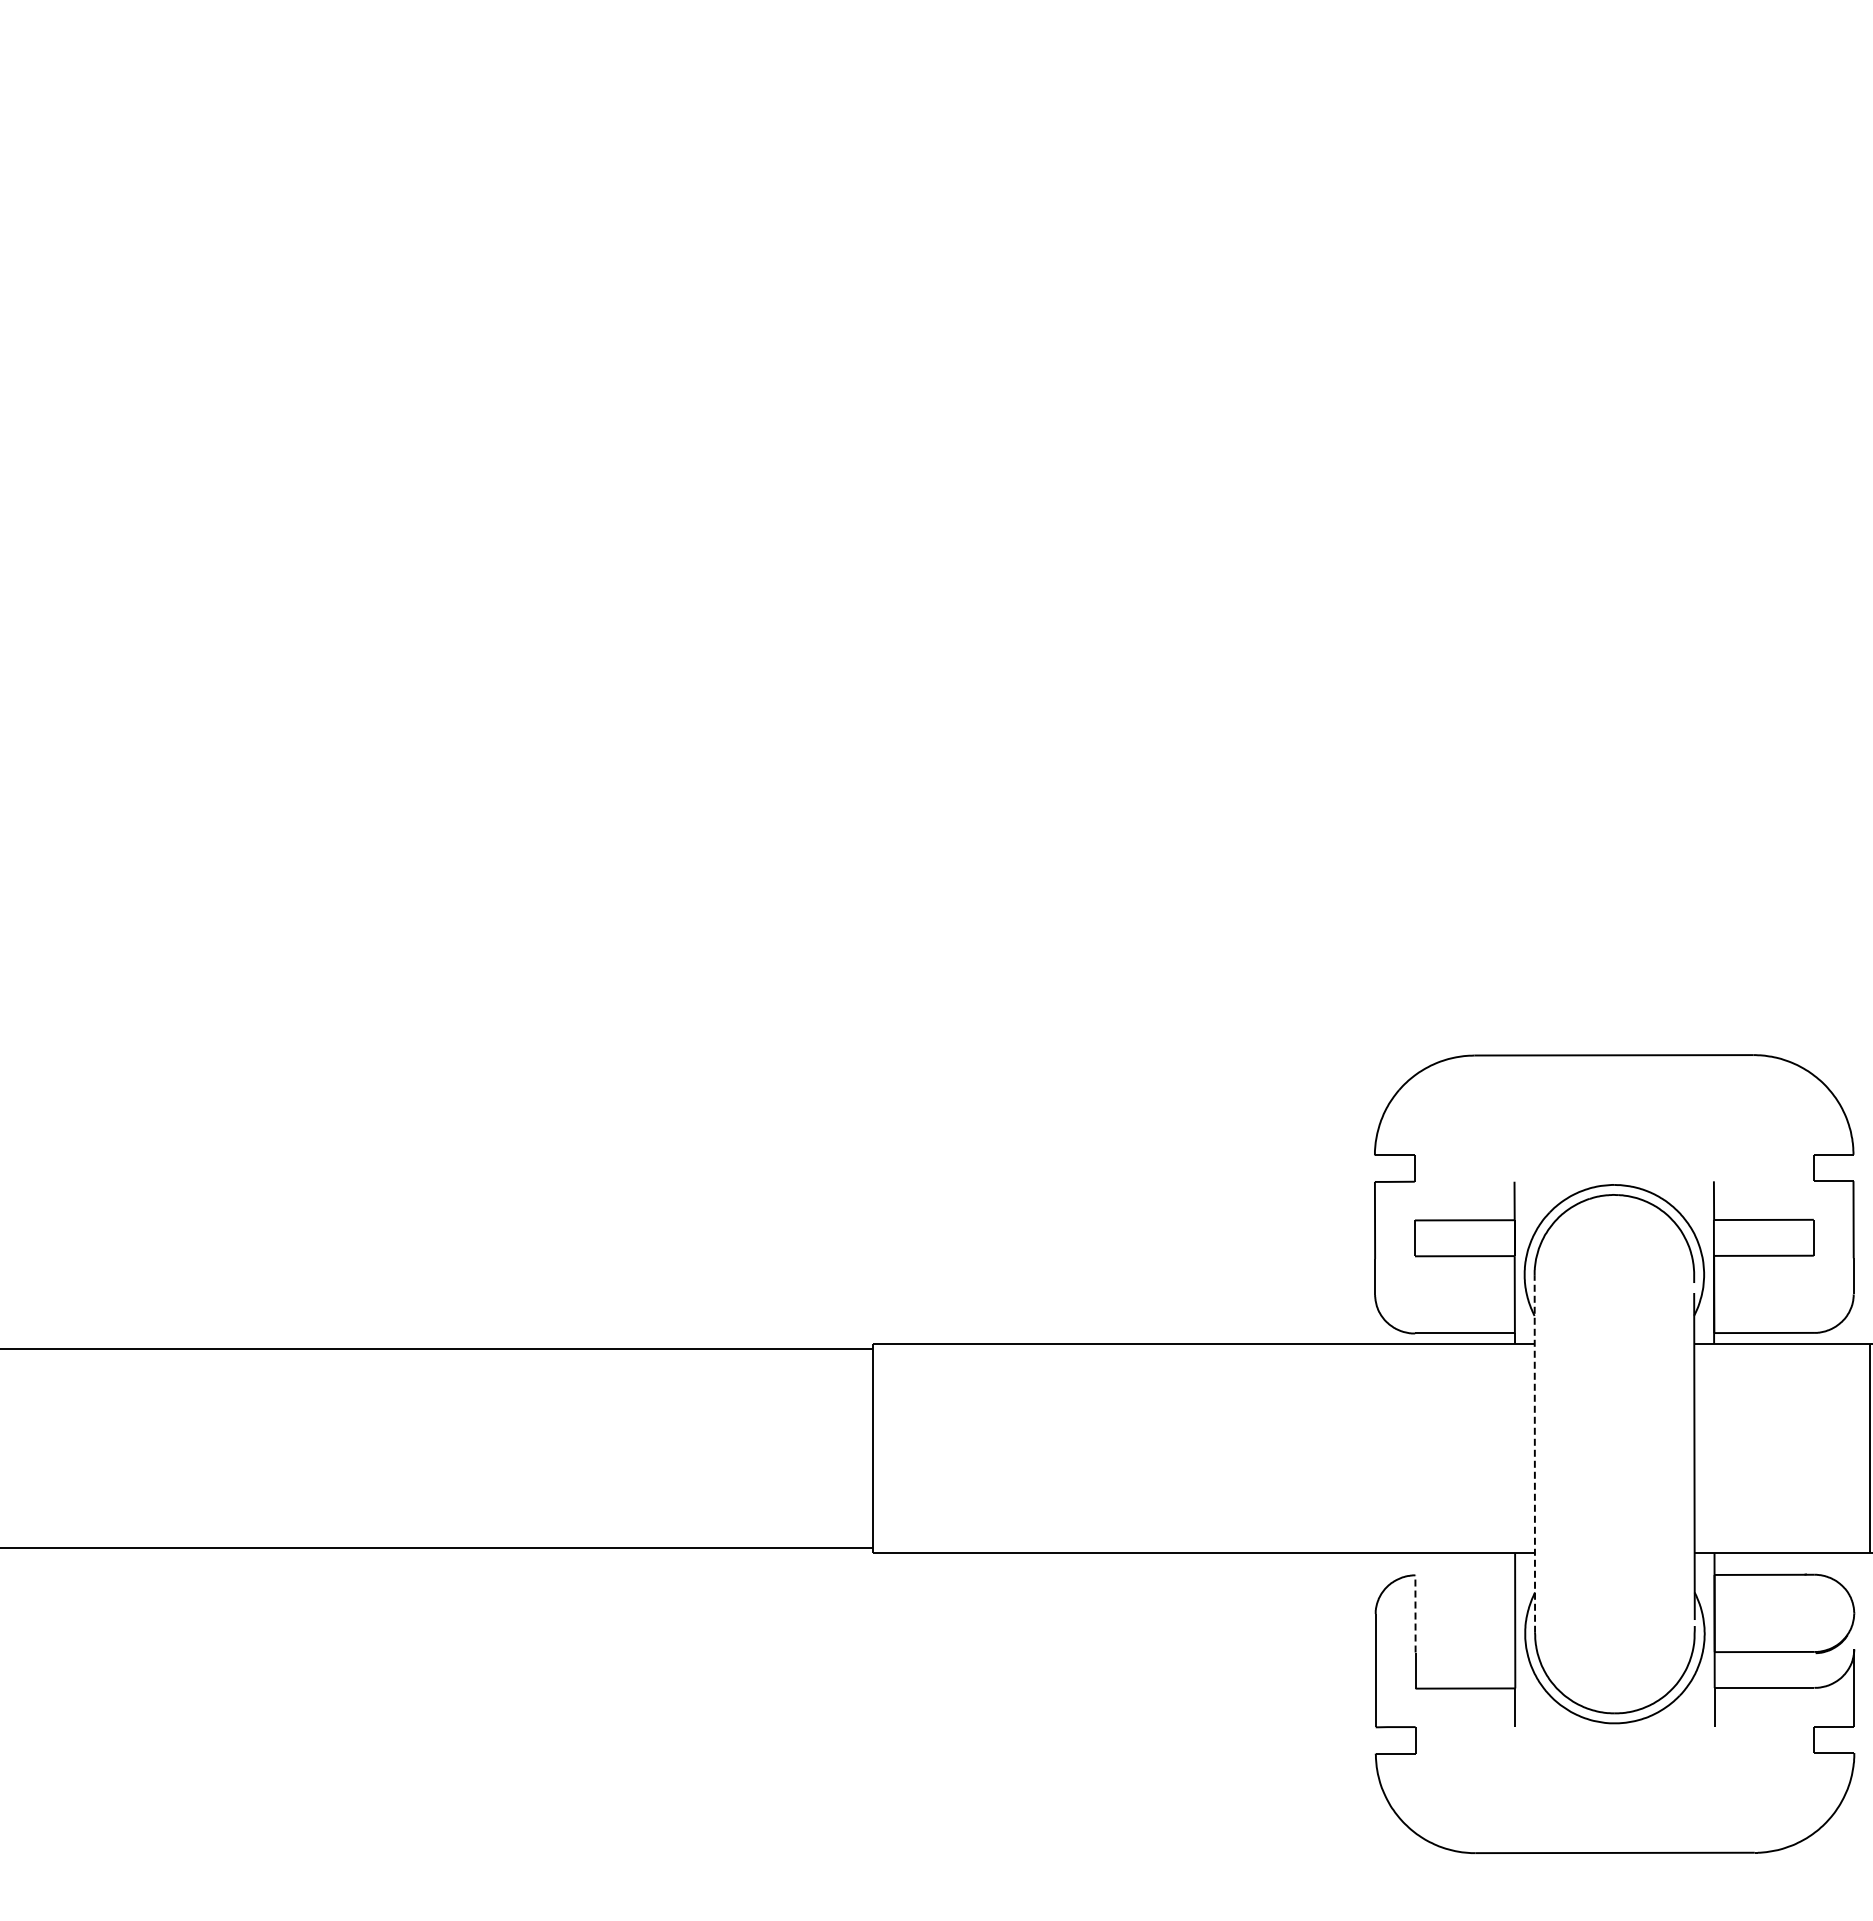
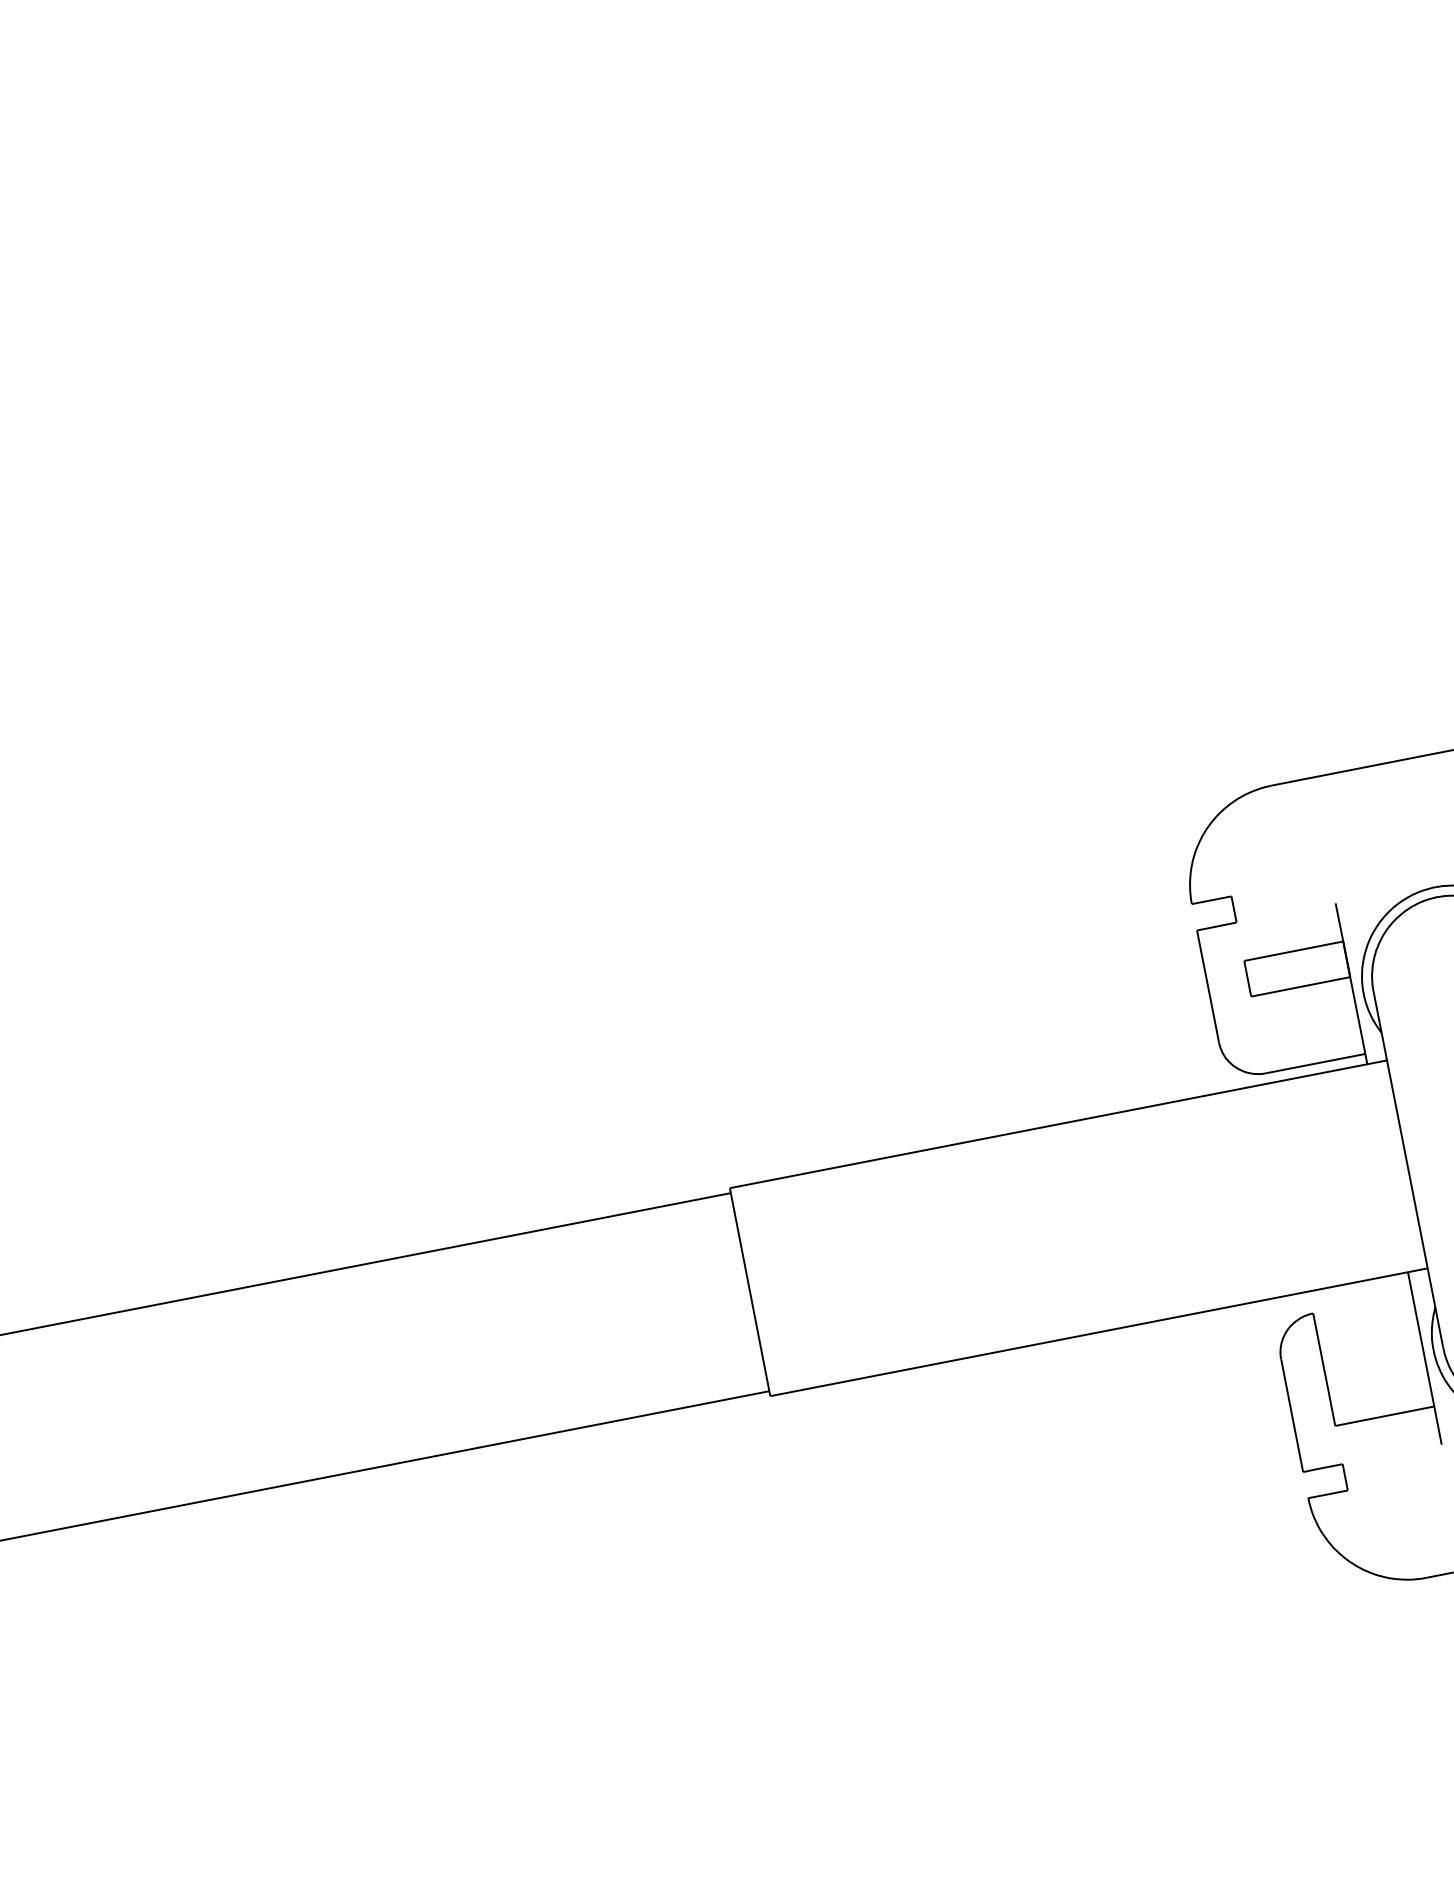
line: (1534, 1453) -> (1407, 1169), dashed -> solid
line: (1415, 1613) -> (1320, 1351), dashed -> solid

